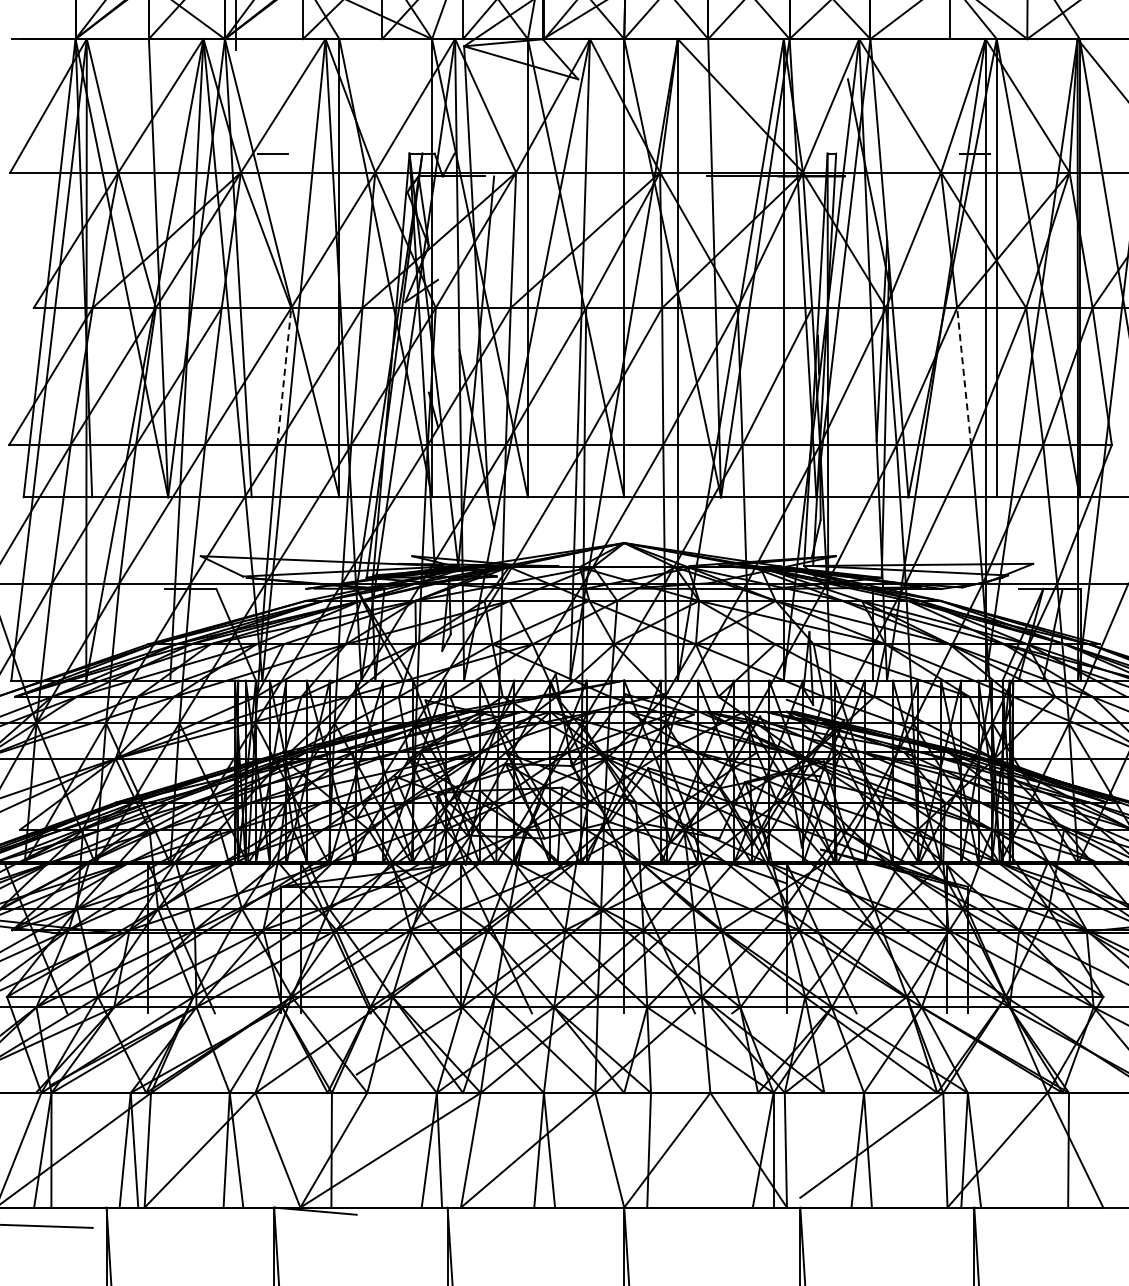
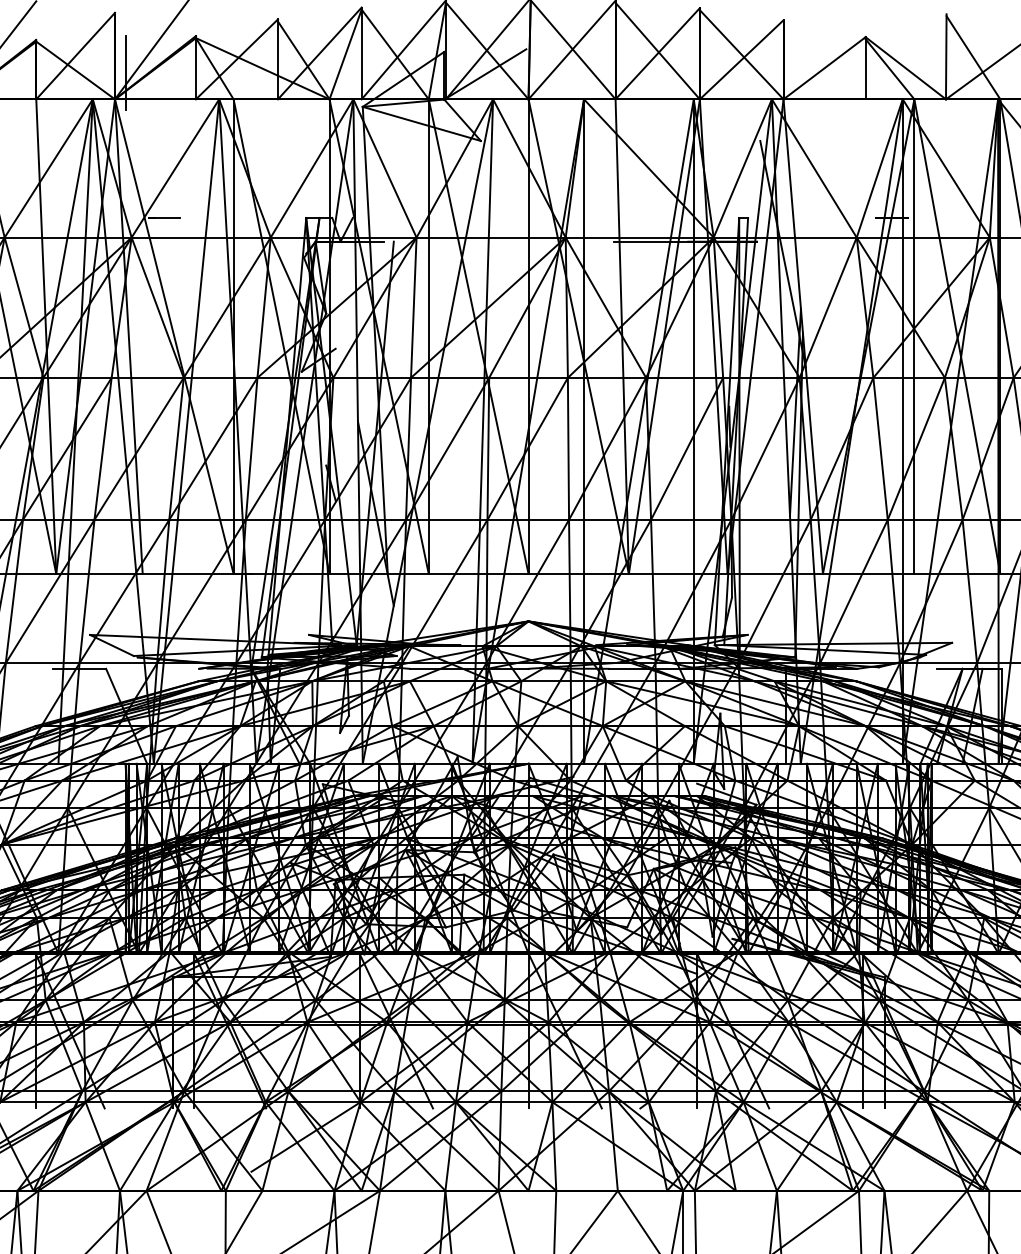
line: (284, 376) -> (176, 448), dashed -> solid
line: (964, 376) -> (880, 448), dashed -> solid

